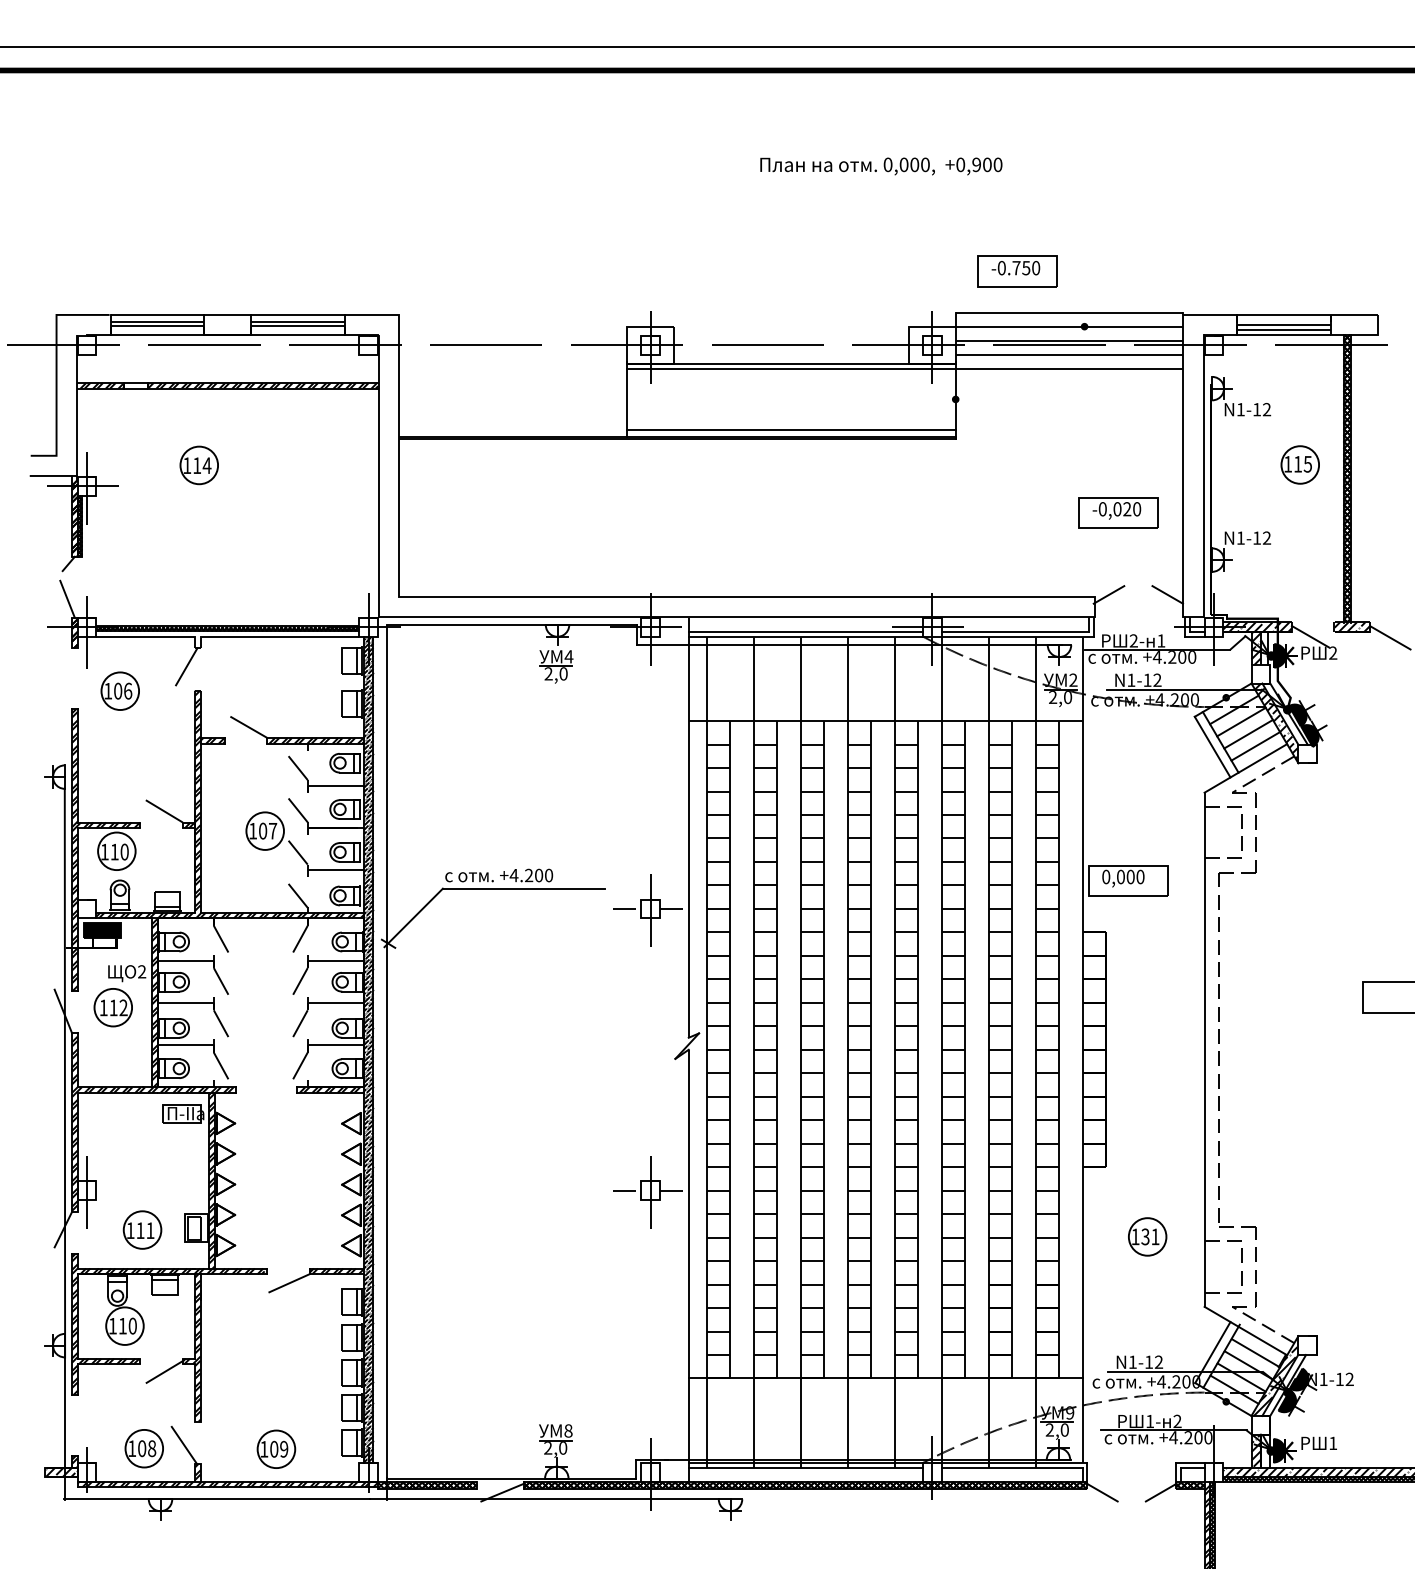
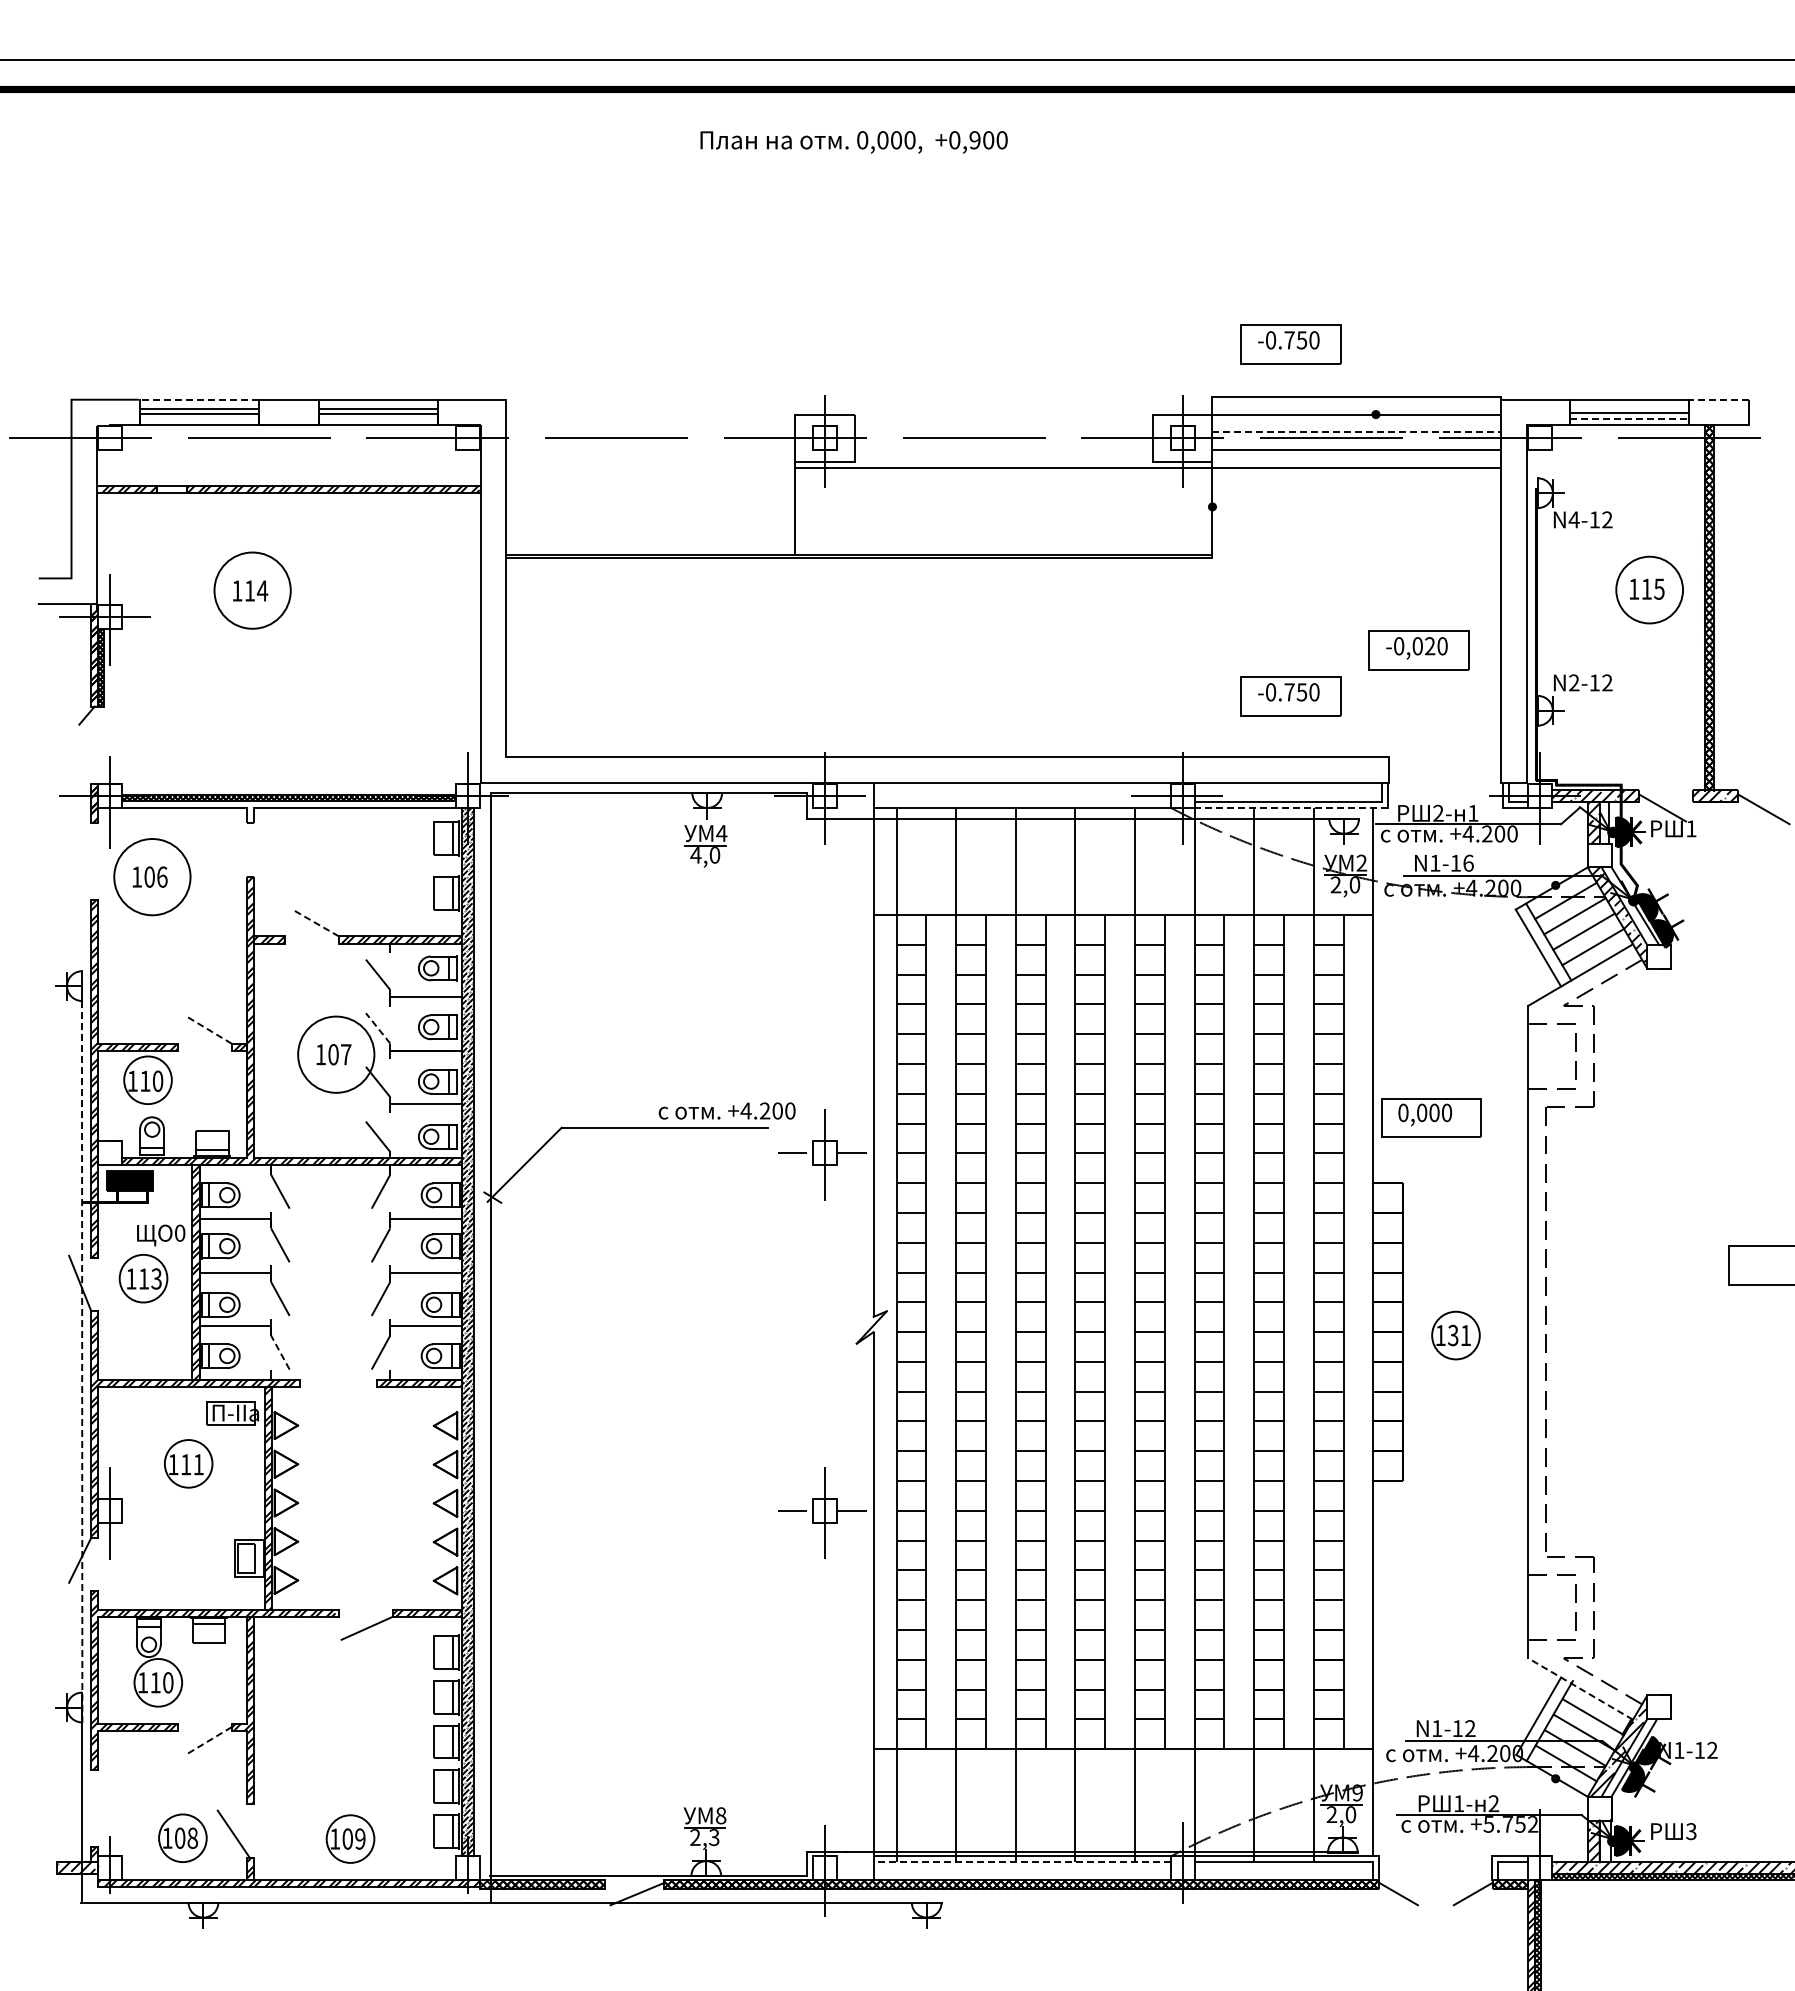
text: (880, 166) -> (853, 142), moved
line: (157, 314) -> (199, 399), solid -> dashed
line: (1354, 315) -> (1718, 400), solid -> dashed
line: (1284, 329) -> (1629, 418), solid -> dashed
line: (1069, 340) -> (1356, 432), solid -> dashed
line: (791, 364) -> (1003, 462), removed
text: (1240, 409) -> (1573, 519), N1-12 -> N4-12
line: (791, 429) -> (1003, 545), removed
circle: (1300, 464) -> (1649, 589), size x1.4
circle: (199, 465) -> (252, 590), size x1.6
text: (1241, 537) -> (1574, 682), N1-12 -> N2-12
part: (1017, 548) -> (1290, 696), added
line: (1108, 594) -> (1406, 754), removed
line: (1167, 594) -> (1481, 754), removed
line: (67, 599) -> (85, 760), removed
line: (805, 631) -> (1021, 801), removed
line: (1018, 636) -> (1291, 807), solid -> dashed
text: (1333, 652) -> (1691, 828), 2 -> 1
line: (186, 666) -> (236, 845), removed
text: (548, 674) -> (695, 855), 2,0 -> 4,0
text: (1157, 679) -> (1468, 862), N1-12 -> N1-16
circle: (120, 690) -> (152, 876), size x1.6
line: (248, 726) -> (315, 922), solid -> dashed
line: (297, 810) -> (377, 1028), solid -> dashed
line: (163, 811) -> (207, 1029), solid -> dashed
circle: (265, 830) -> (336, 1054), size x1.6
text: (498, 875) -> (726, 1110), moved
text: (142, 971) -> (180, 1232), 2 -> 0
text: (123, 1007) -> (156, 1278), 112 -> 113
line: (221, 1065) -> (280, 1352), solid -> dashed
line: (65, 1072) -> (82, 1361), solid -> dashed
part: (142, 1229) -> (188, 1463), moved
part: (1147, 1236) -> (1455, 1335), moved
line: (1245, 1331) -> (1580, 1689), solid -> dashed
line: (163, 1372) -> (207, 1741), solid -> dashed
text: (1190, 1437) -> (1510, 1824), +4.200 -> +5.752
text: (1333, 1443) -> (1691, 1831), 1 -> 3
text: (563, 1448) -> (714, 1837), 2,0 -> 2,3
line: (806, 1467) -> (1022, 1862), solid -> dashed

